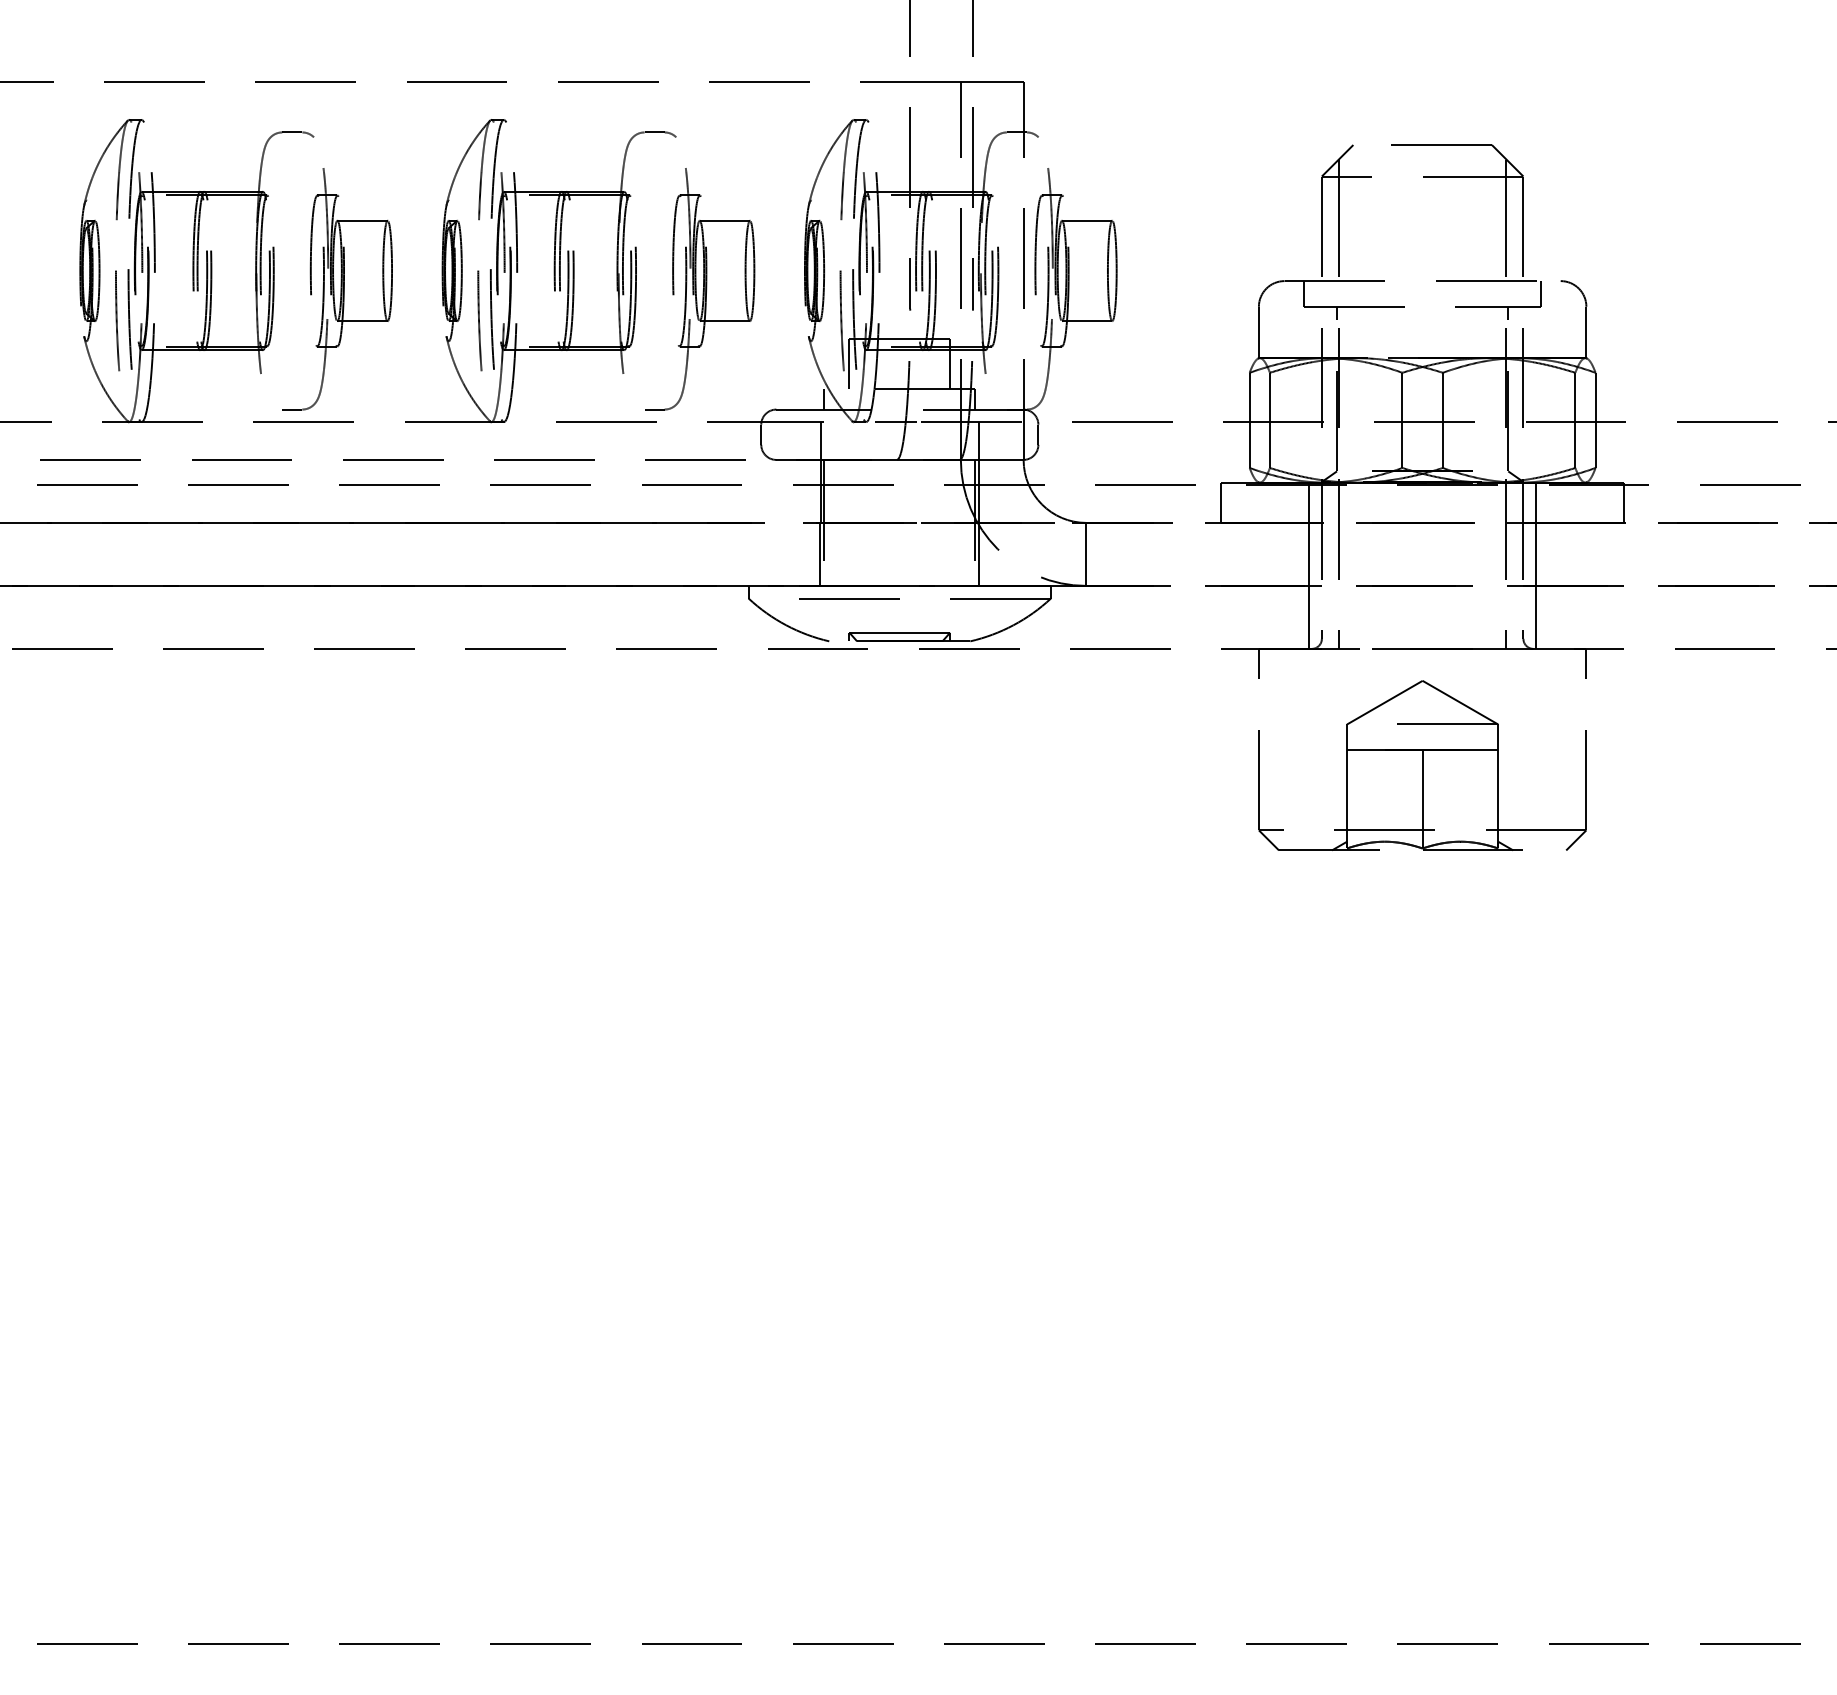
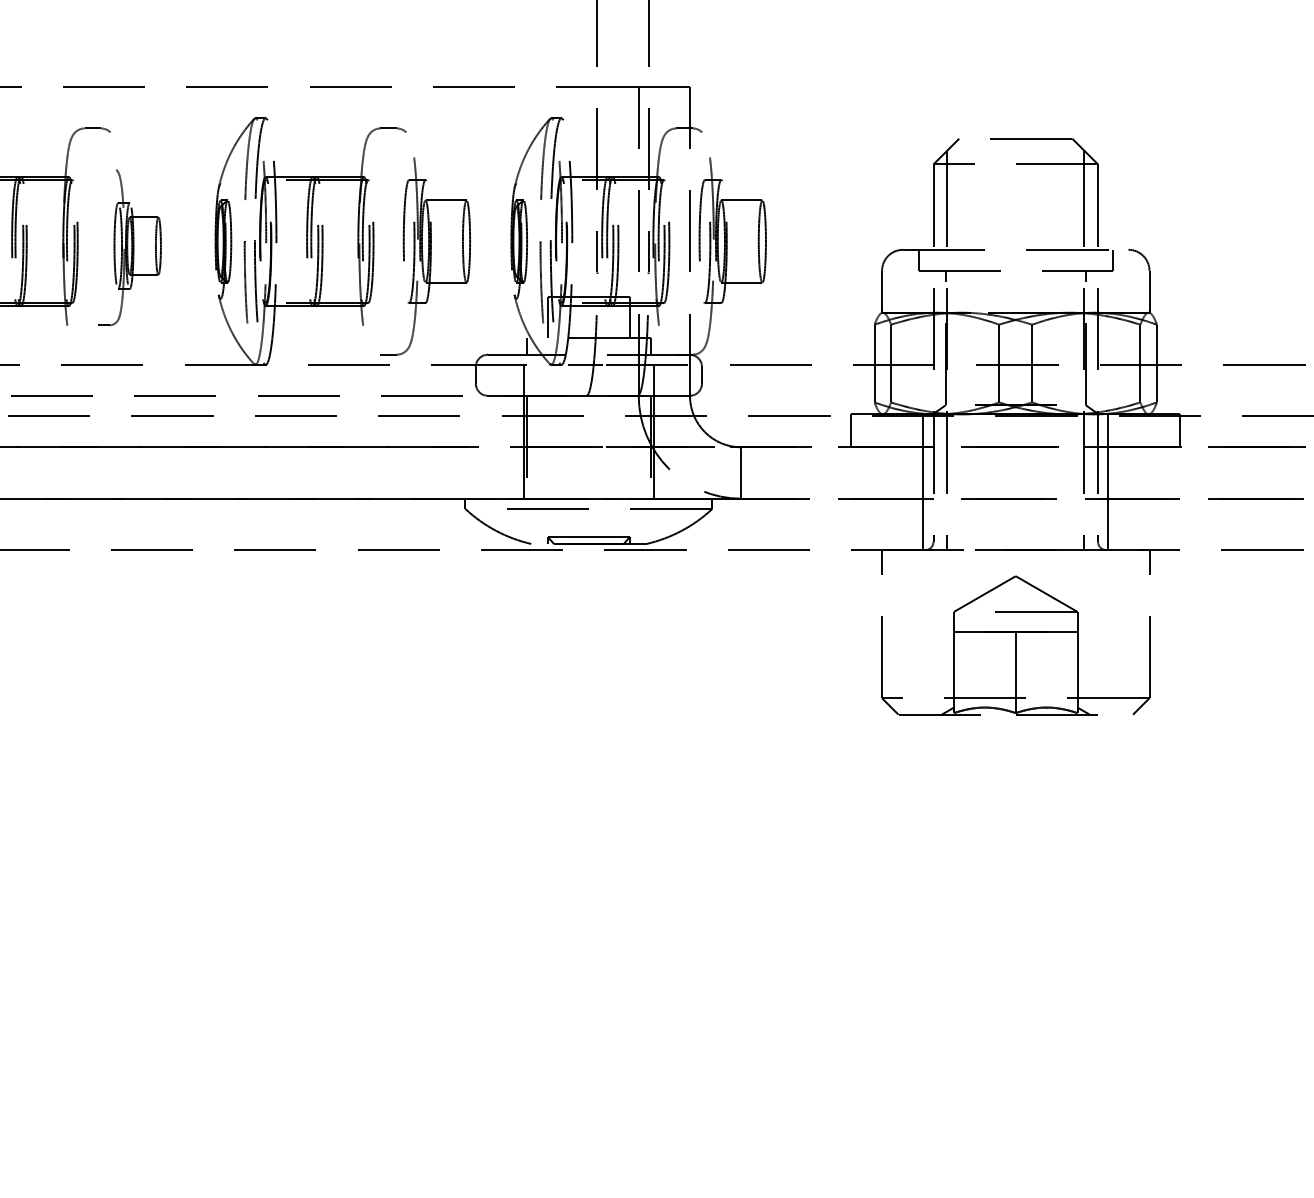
part: (337, 289) -> (129, 256), size x0.7

